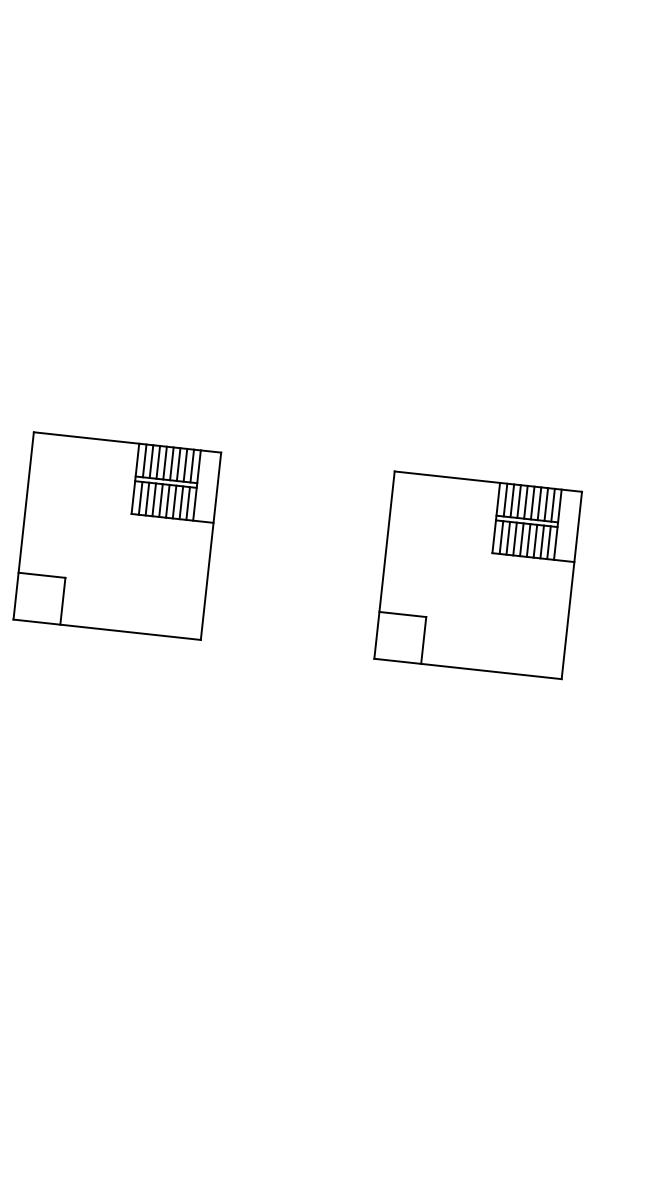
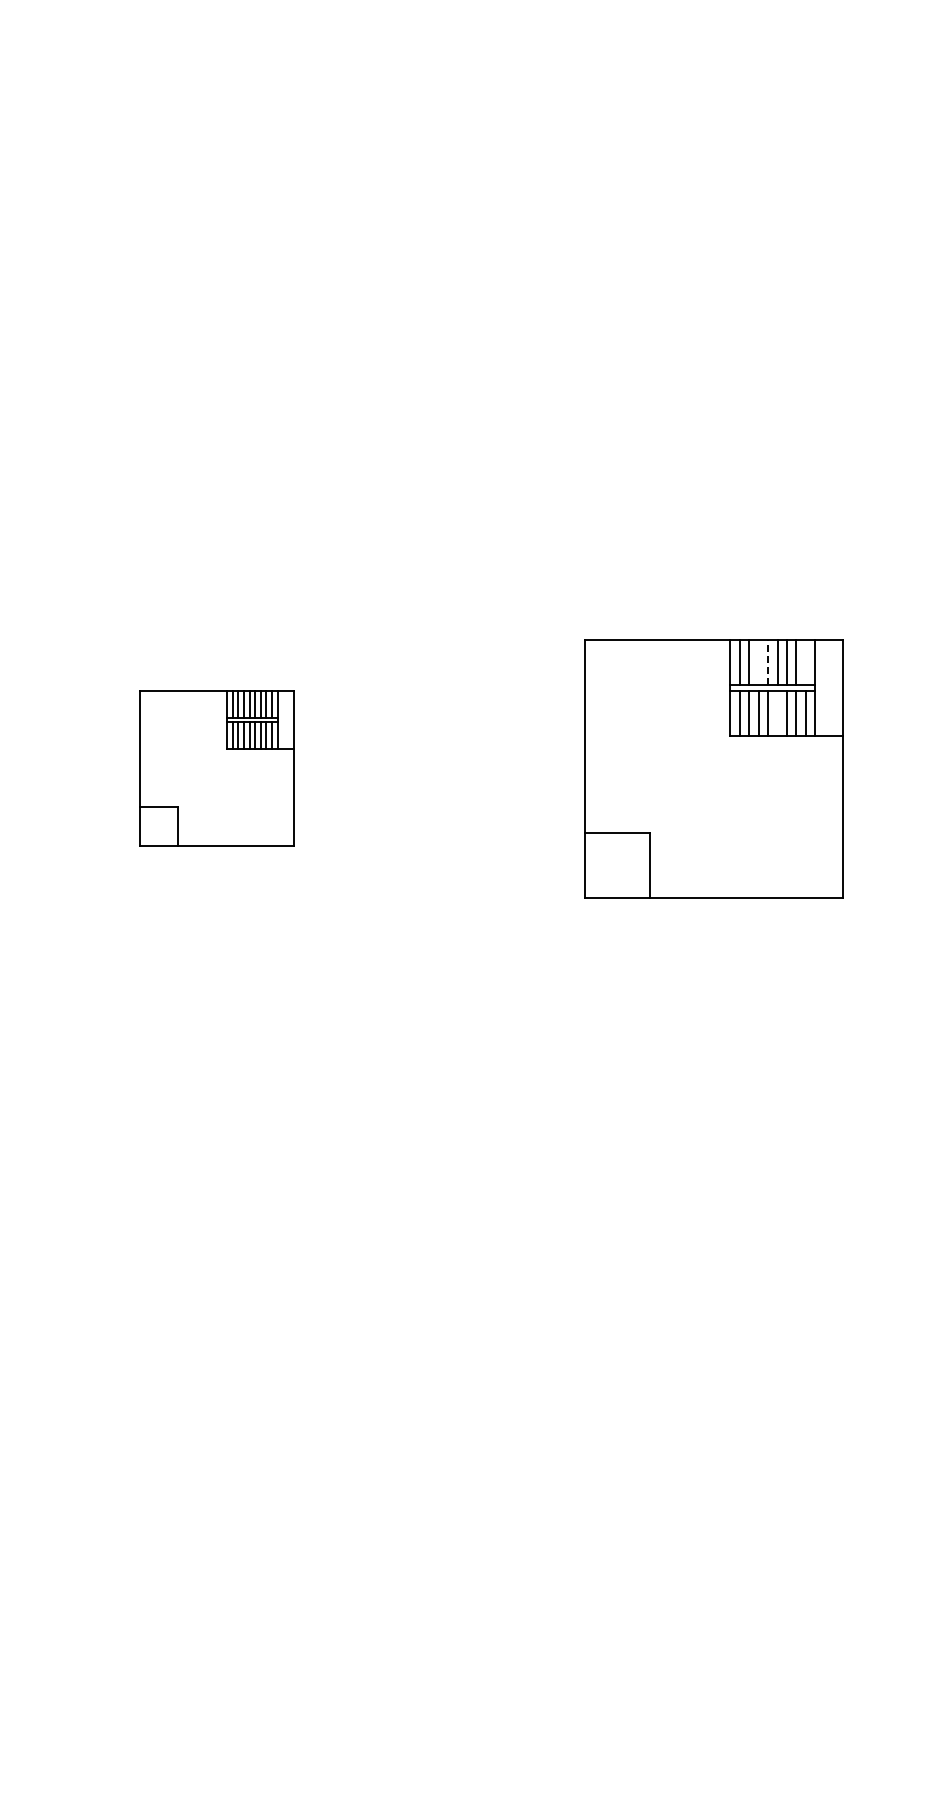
line: (518, 501) -> (758, 661), removed
line: (526, 502) -> (768, 662), solid -> dashed
line: (553, 504) -> (805, 661), removed
part: (116, 535) -> (216, 768), size x0.6
line: (528, 540) -> (777, 713), removed

